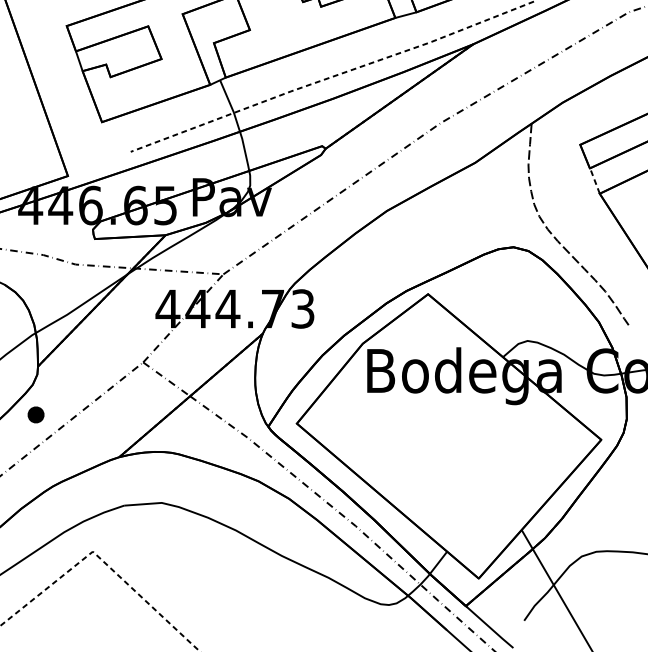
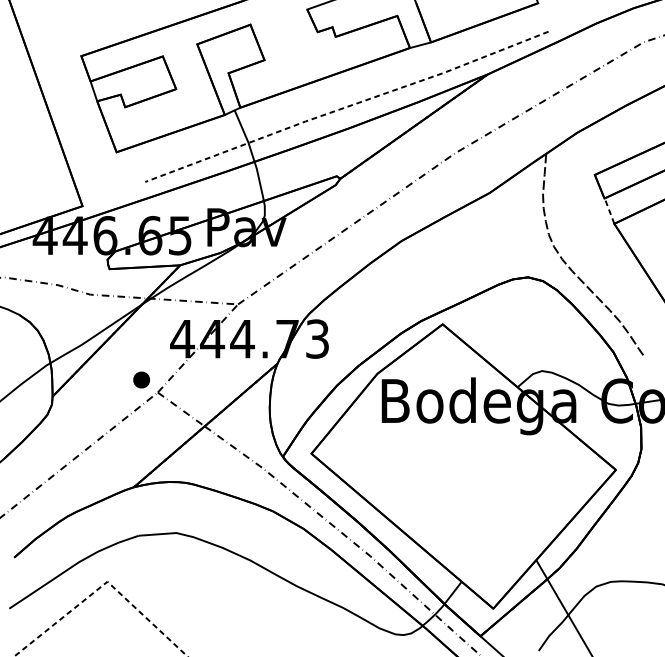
part: (35, 414) -> (141, 379), moved

